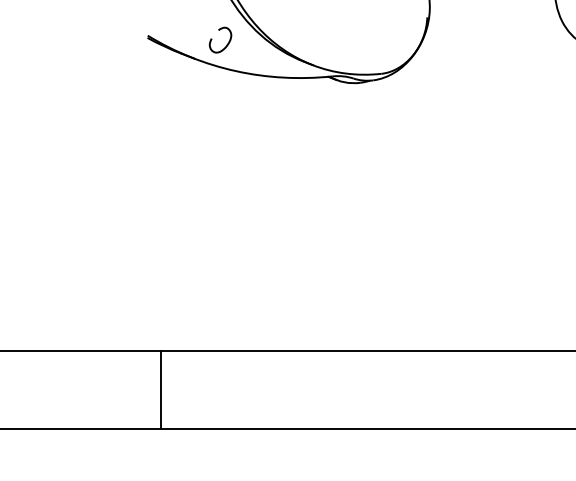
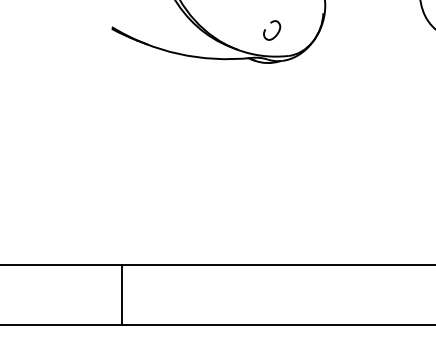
curve: (226, 44) -> (276, 33), moved

